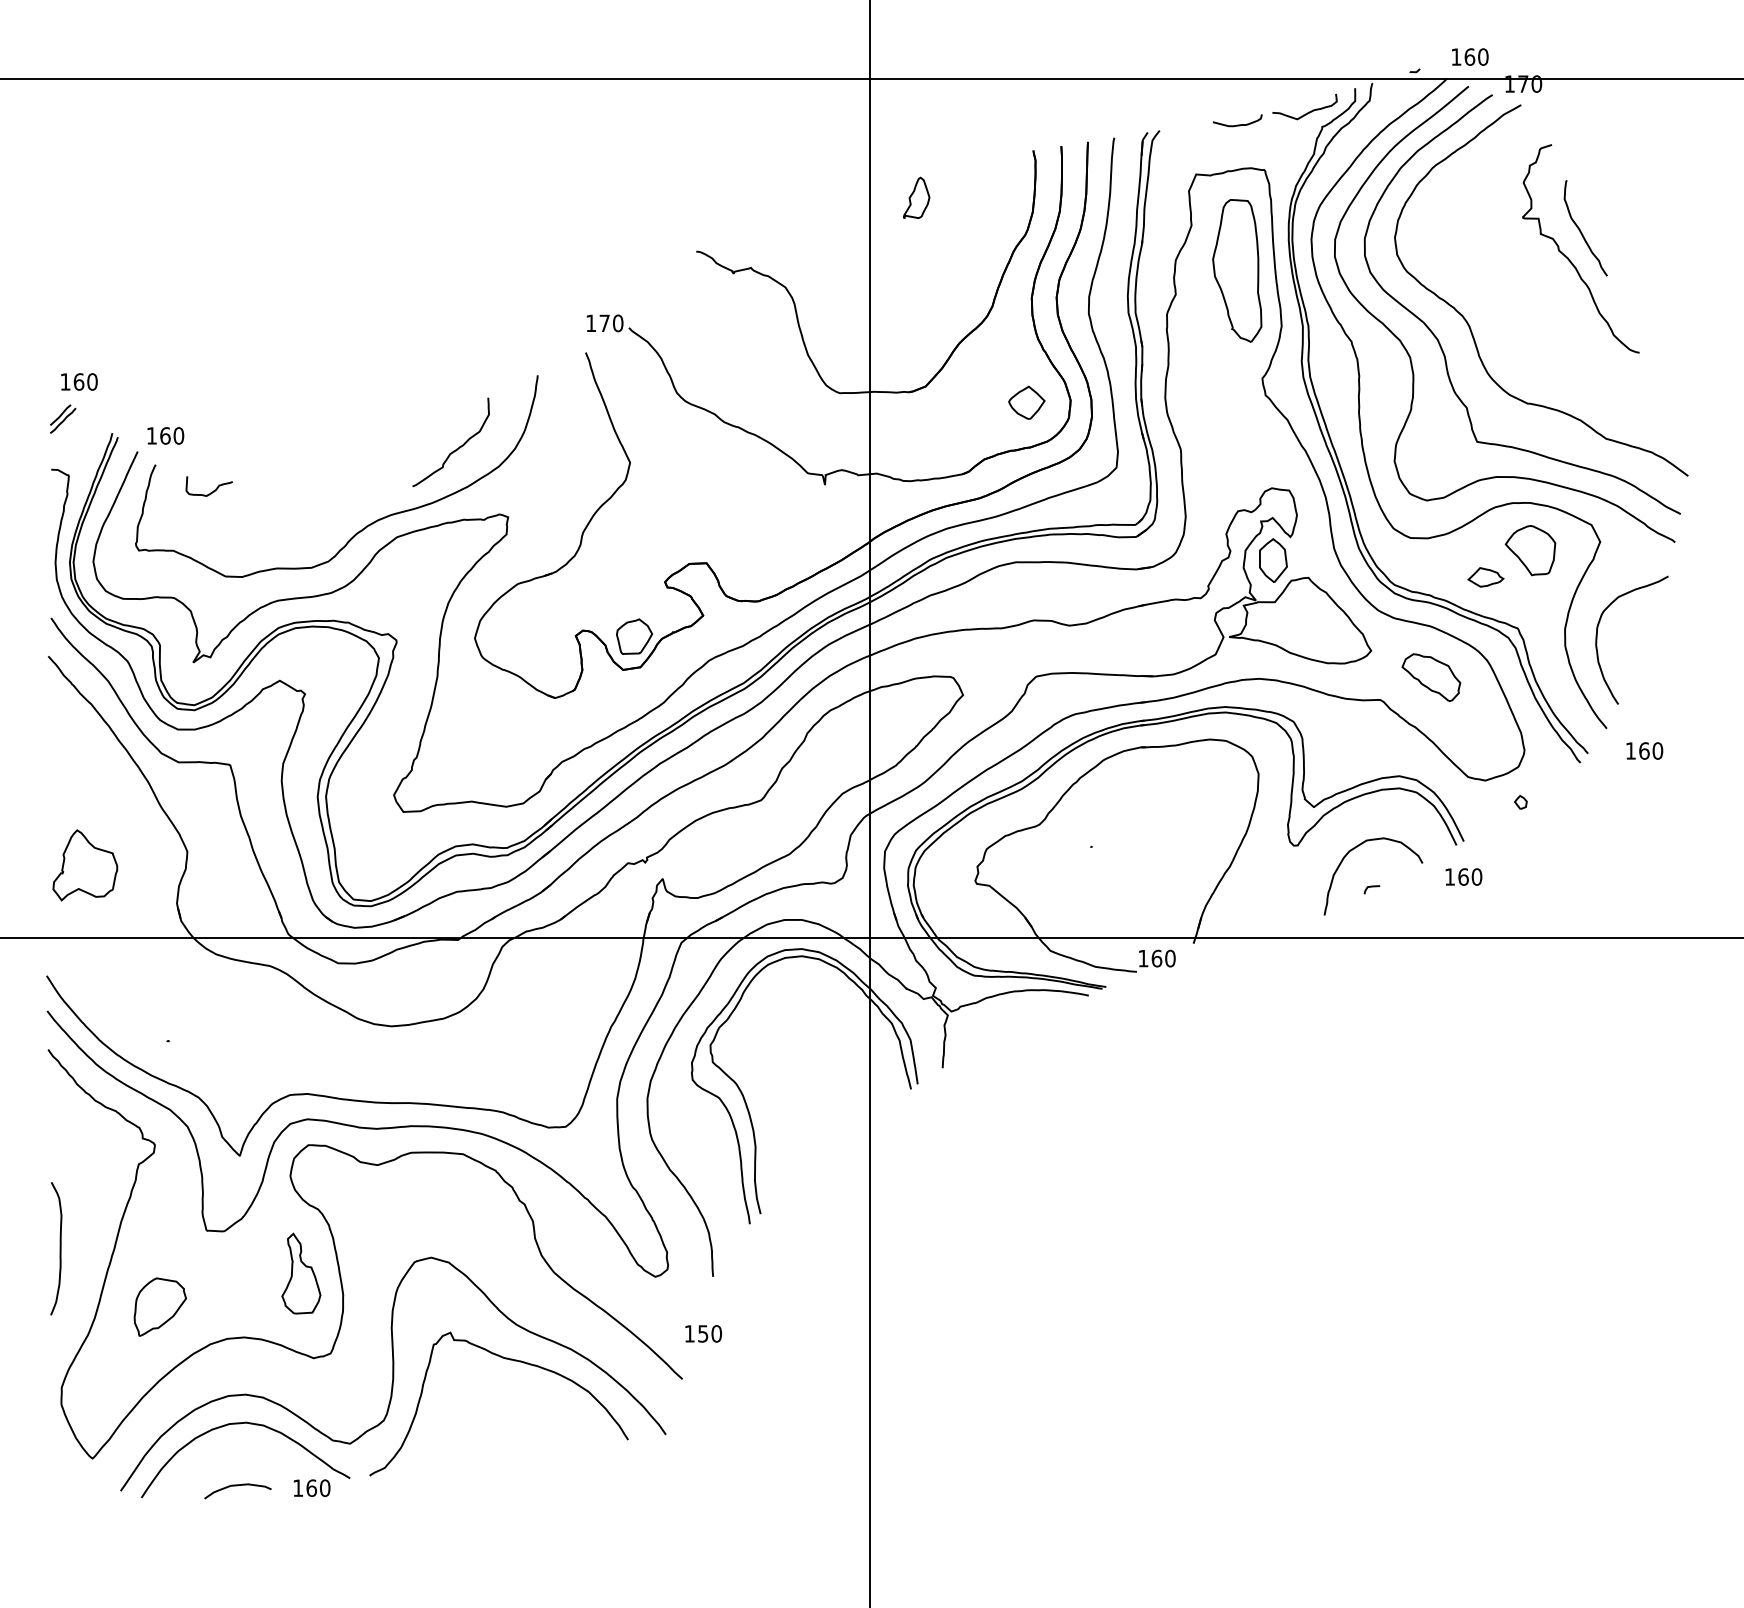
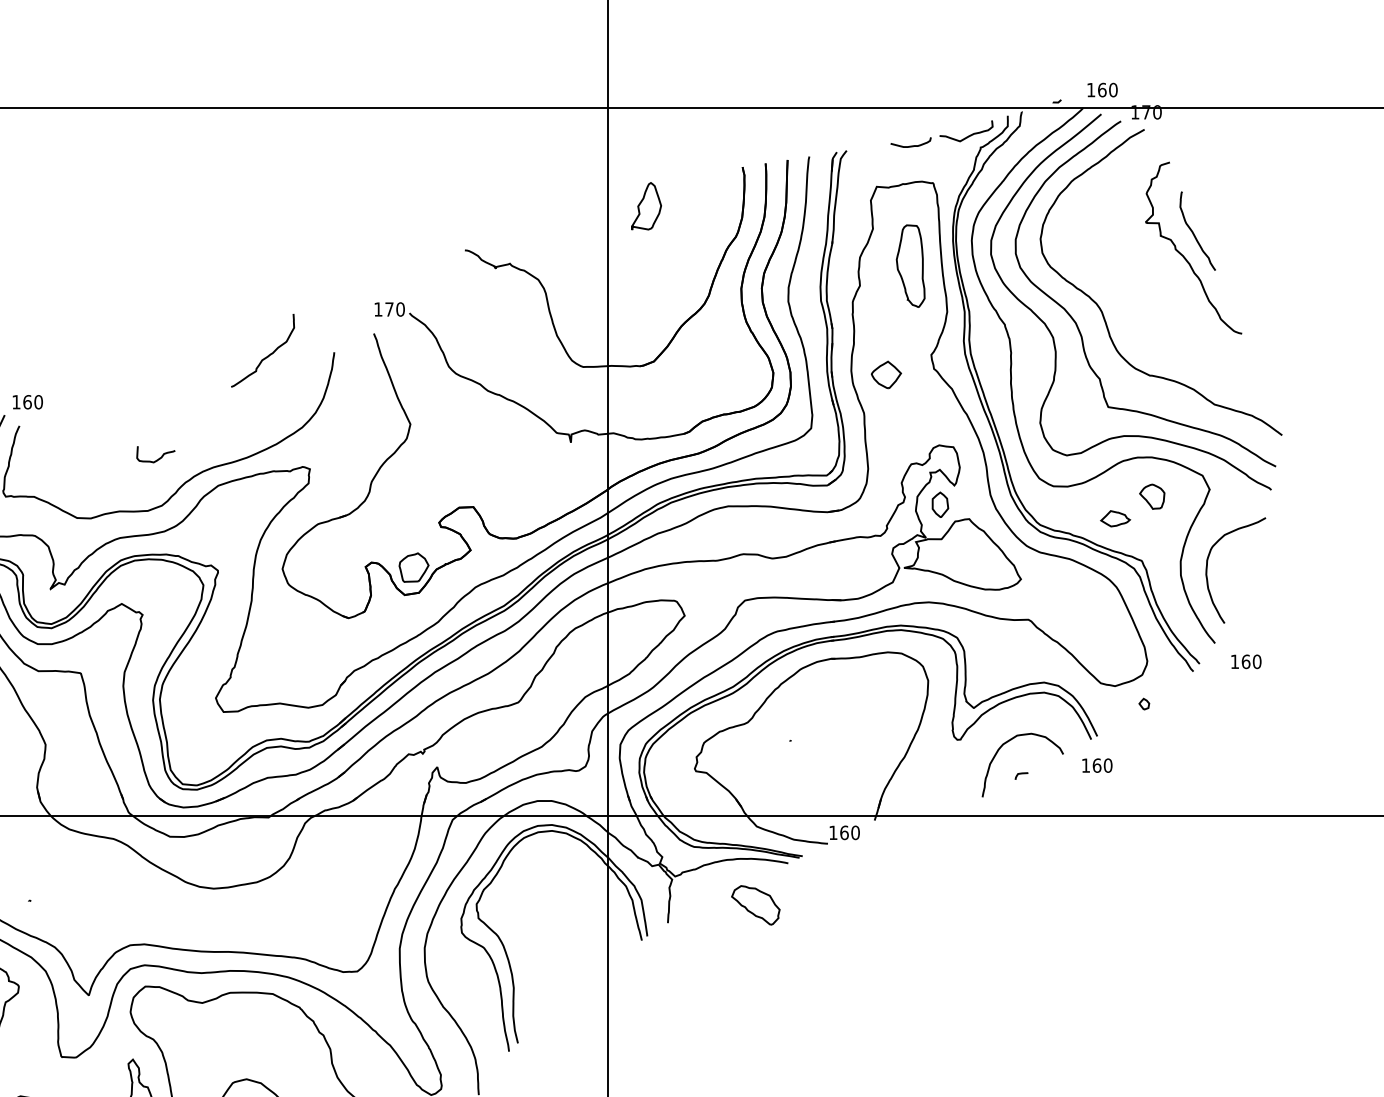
part: (916, 197) -> (646, 205), size x1.4
part: (1237, 270) -> (910, 265), size x0.7
part: (1026, 402) -> (886, 374), moved
curve: (456, 448) -> (267, 355), moved
curve: (210, 492) -> (156, 459), moved
part: (1530, 550) -> (1152, 496), size x0.6
part: (1273, 560) -> (940, 504), size x0.7
part: (1431, 677) -> (755, 905), moved

